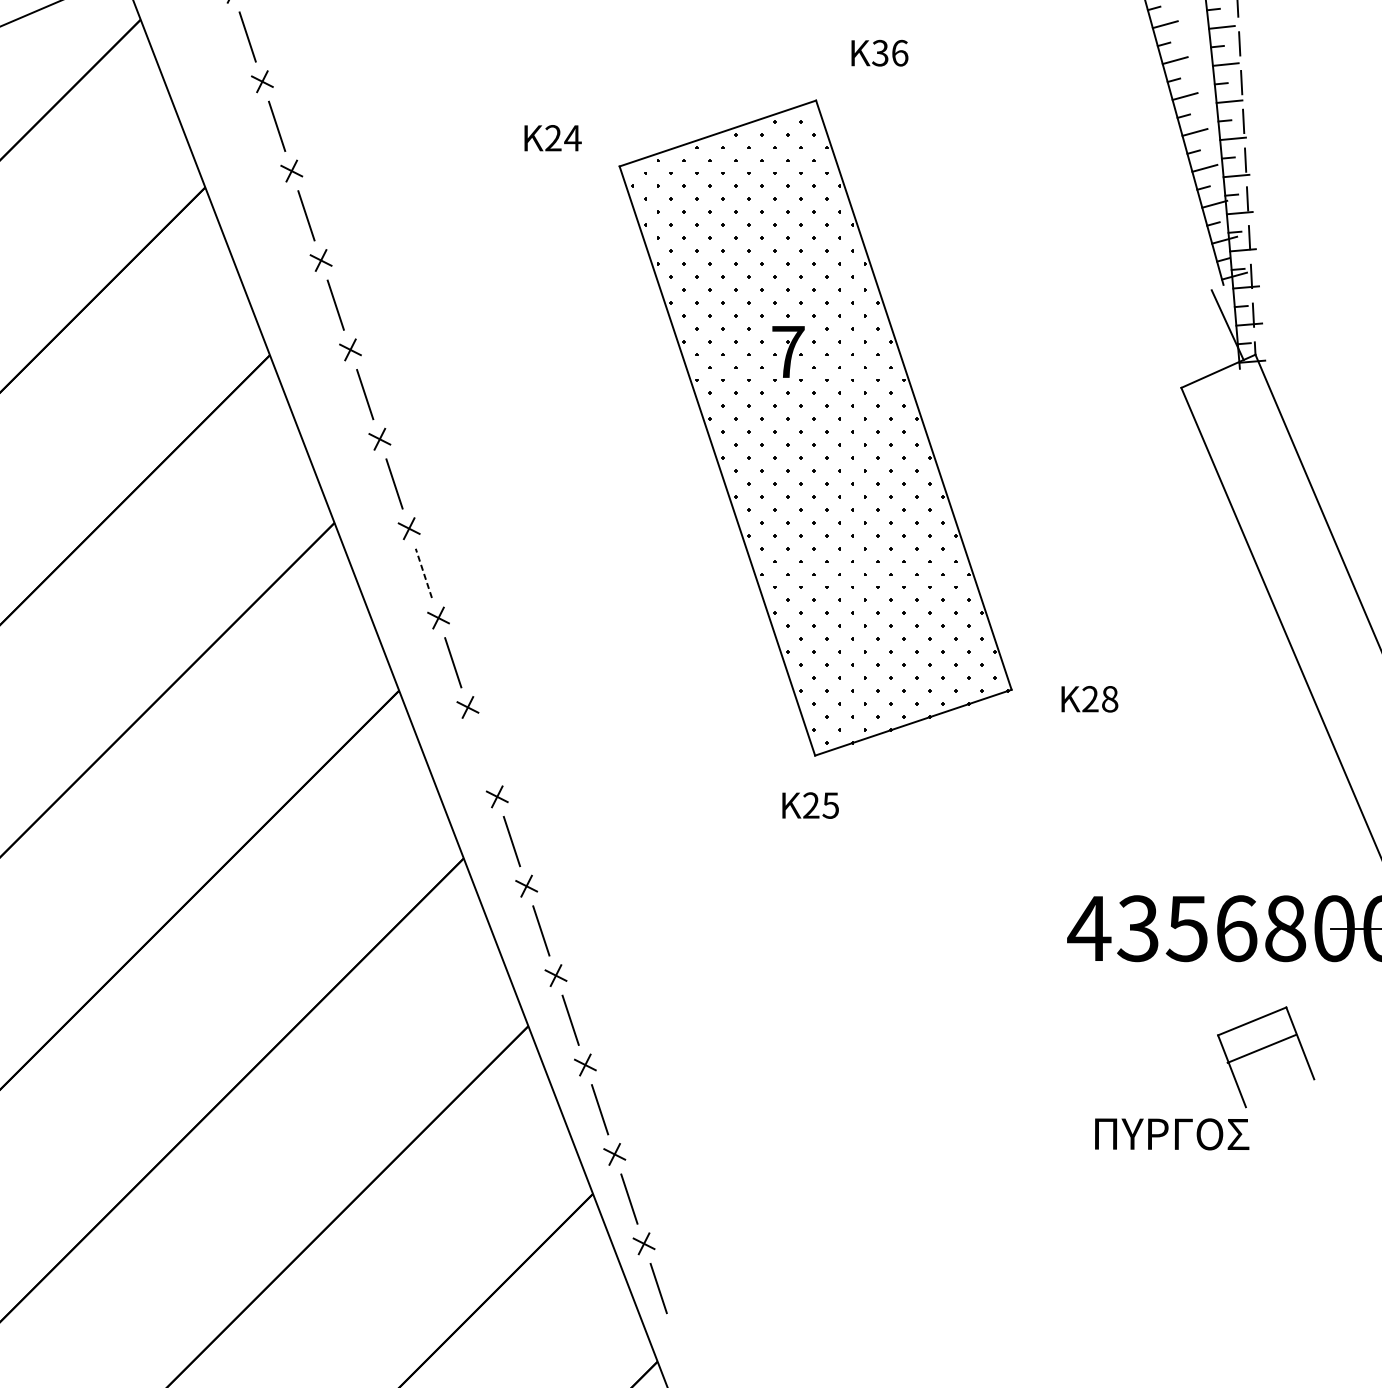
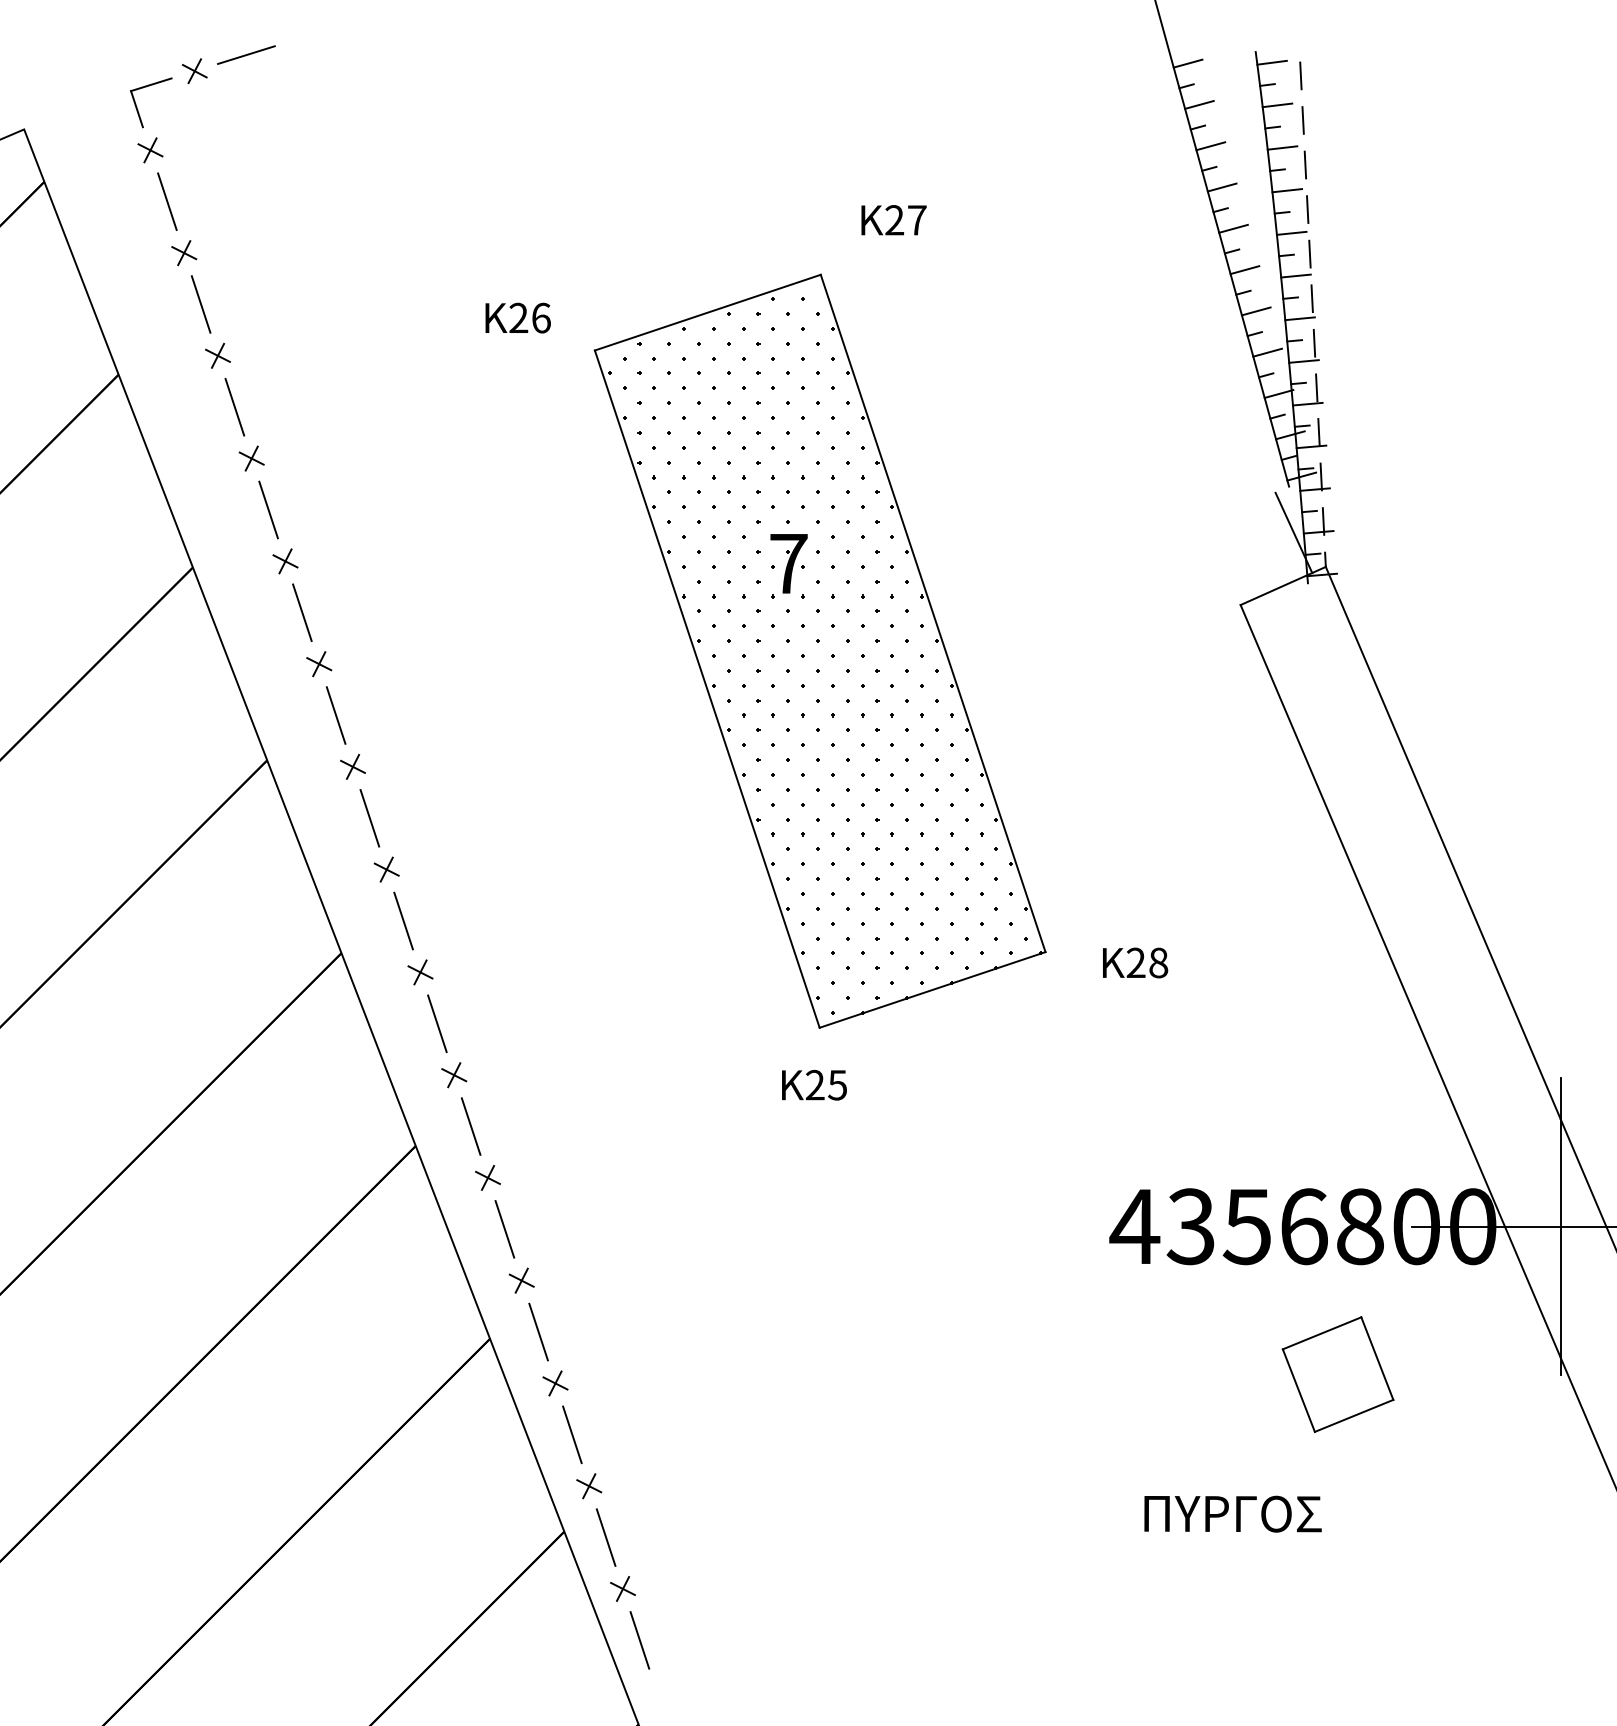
text: (889, 53) -> (905, 220), 36 -> 27
text: (573, 137) -> (541, 317), 24 -> 26
line: (423, 573) -> (369, 818), dashed -> solid
line: (482, 751) -> (437, 1023), added
line: (1261, 1048) -> (1353, 1415), moved
text: (1171, 1133) -> (1232, 1513), moved

